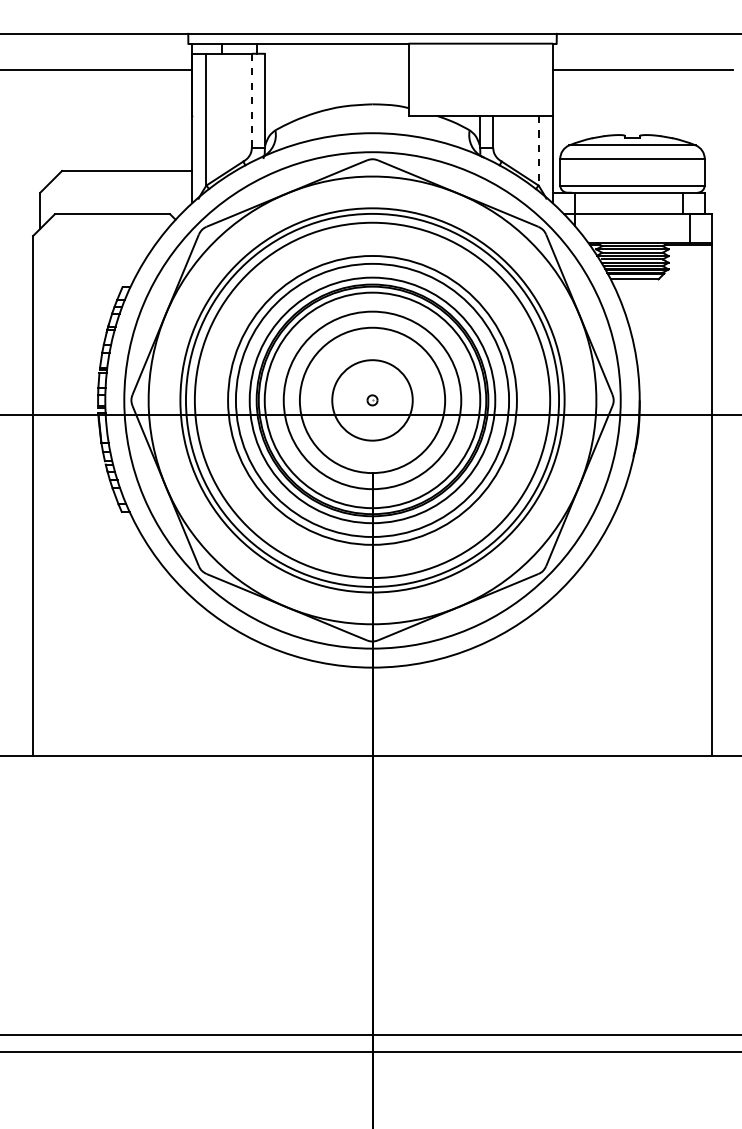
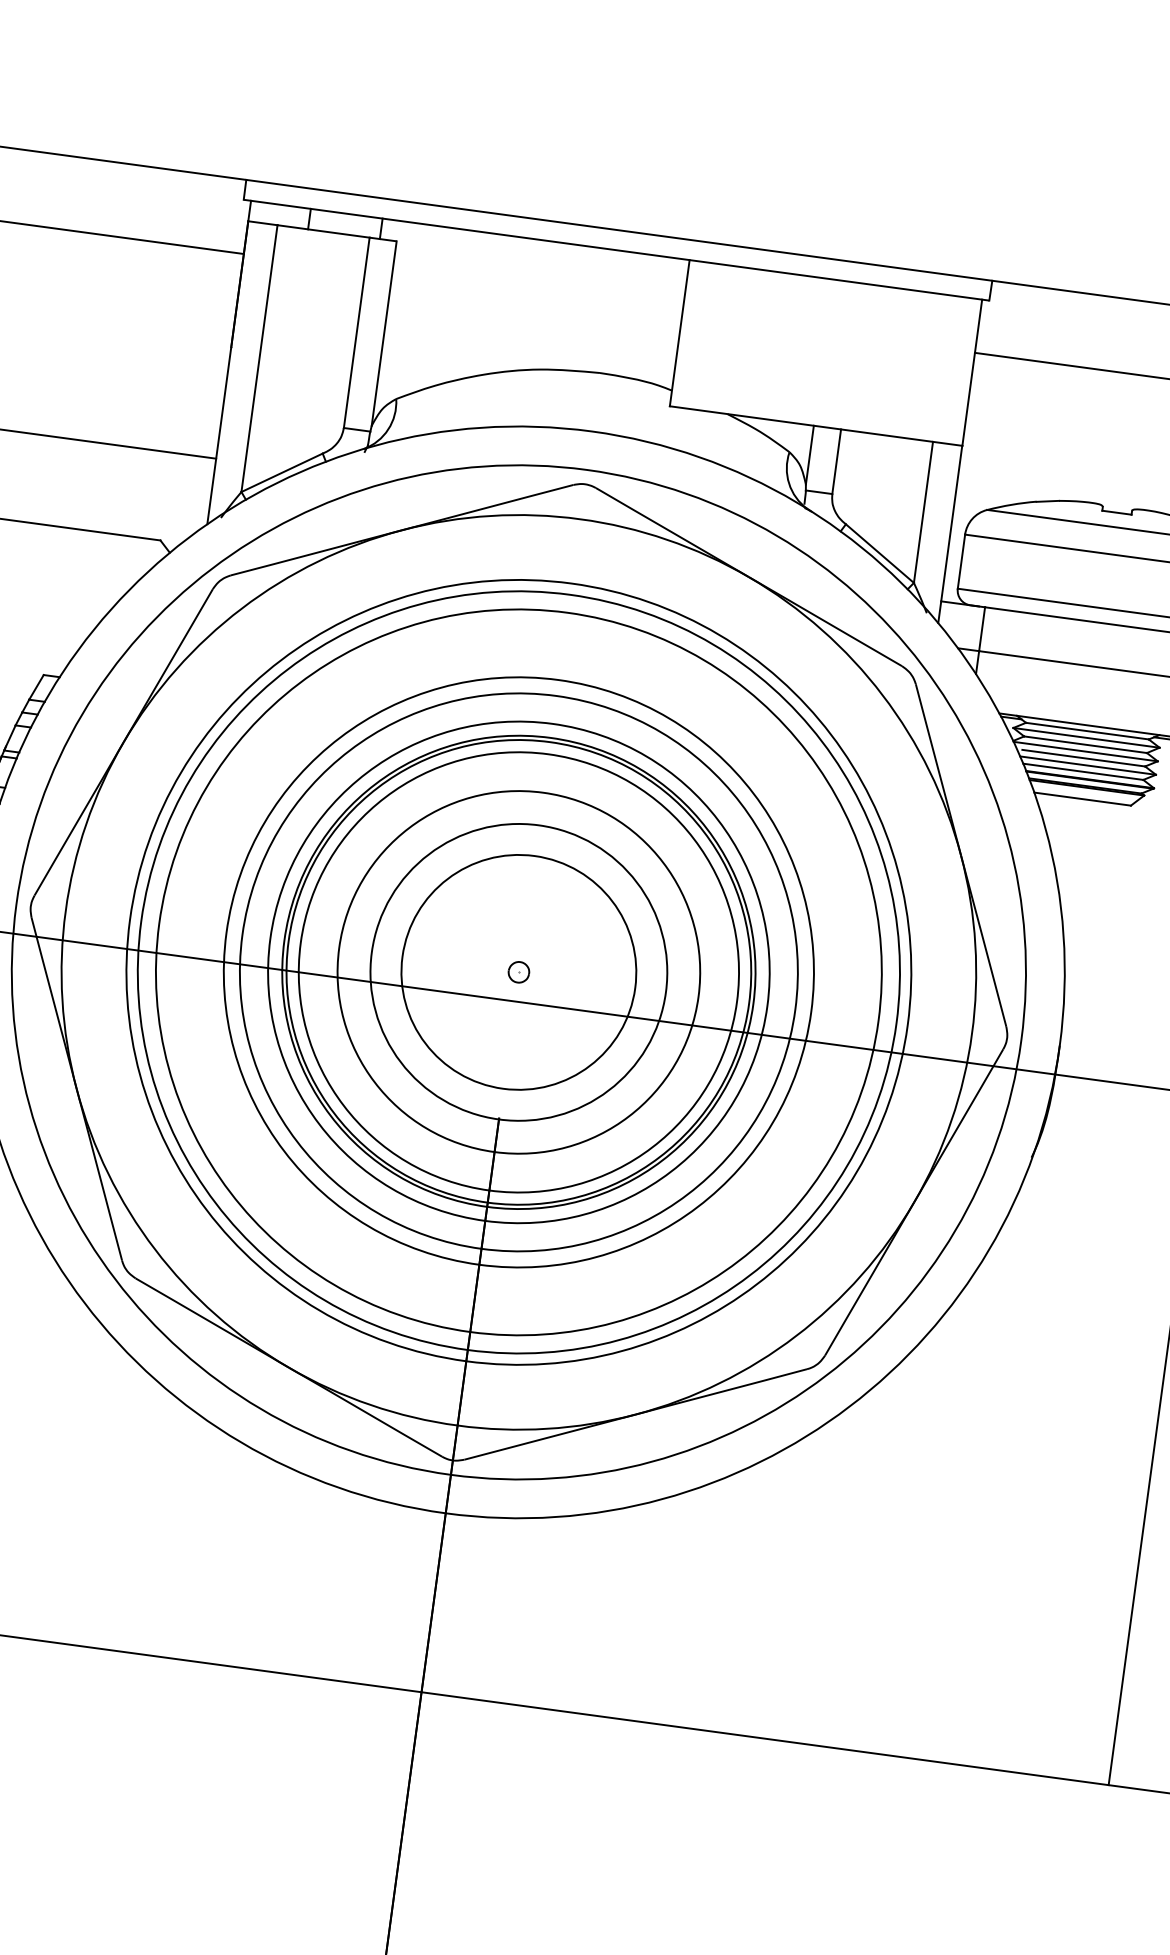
line: (251, 101) -> (355, 334), dashed -> solid
line: (538, 150) -> (923, 511), dashed -> solid
circle: (372, 399) -> (519, 970), size x1.43

